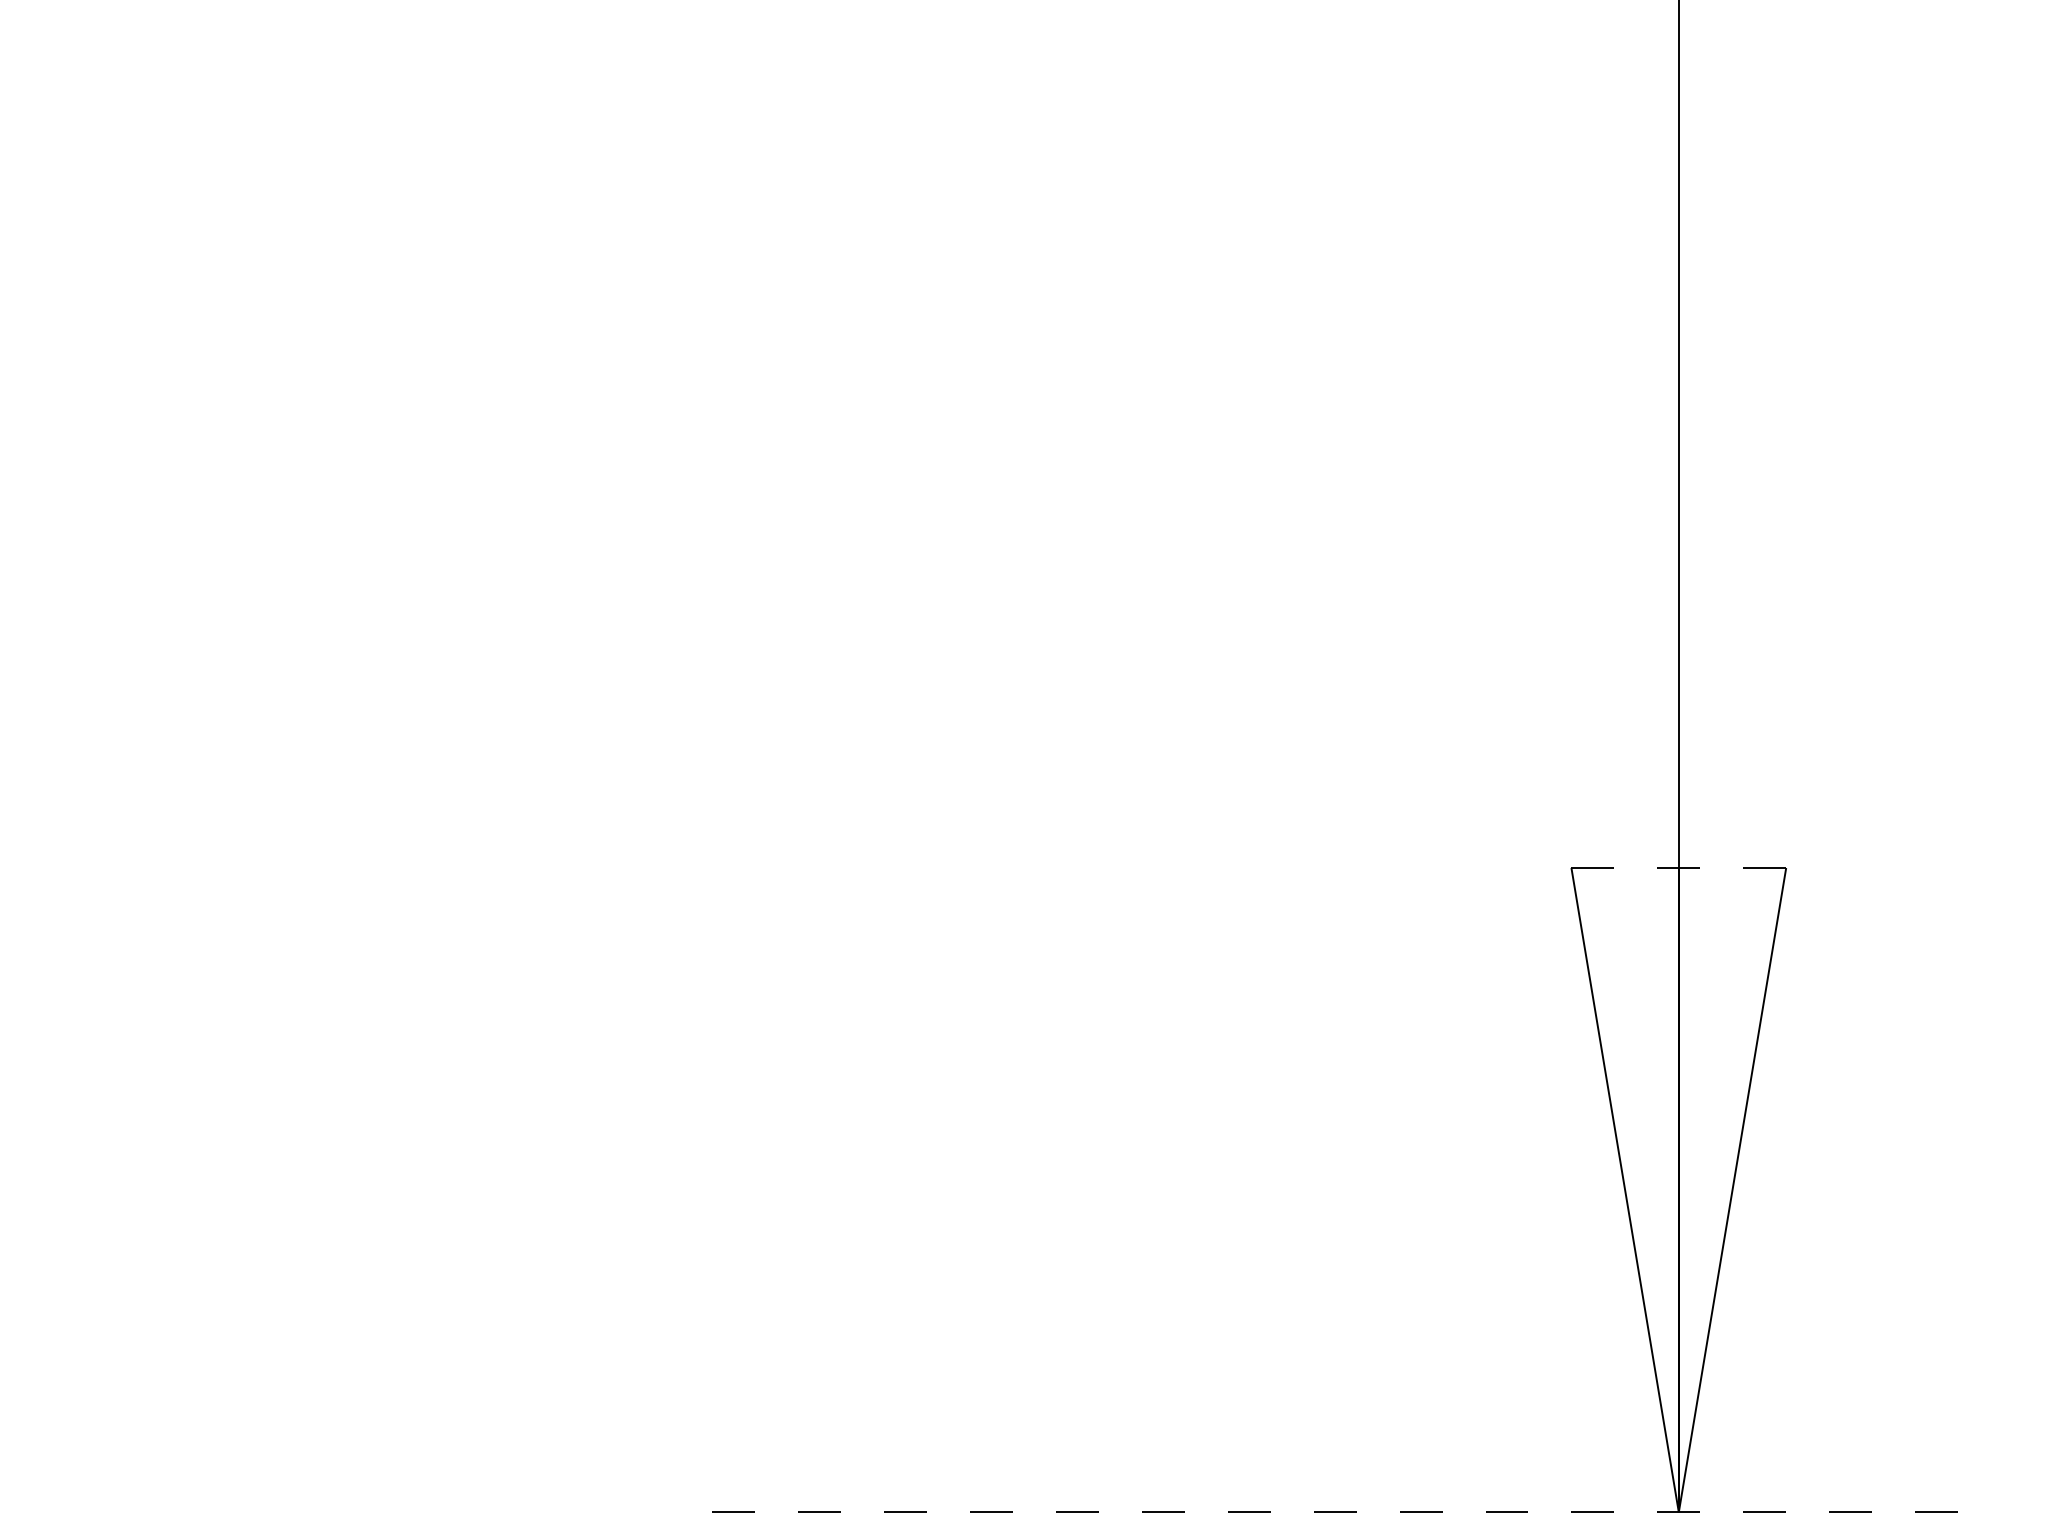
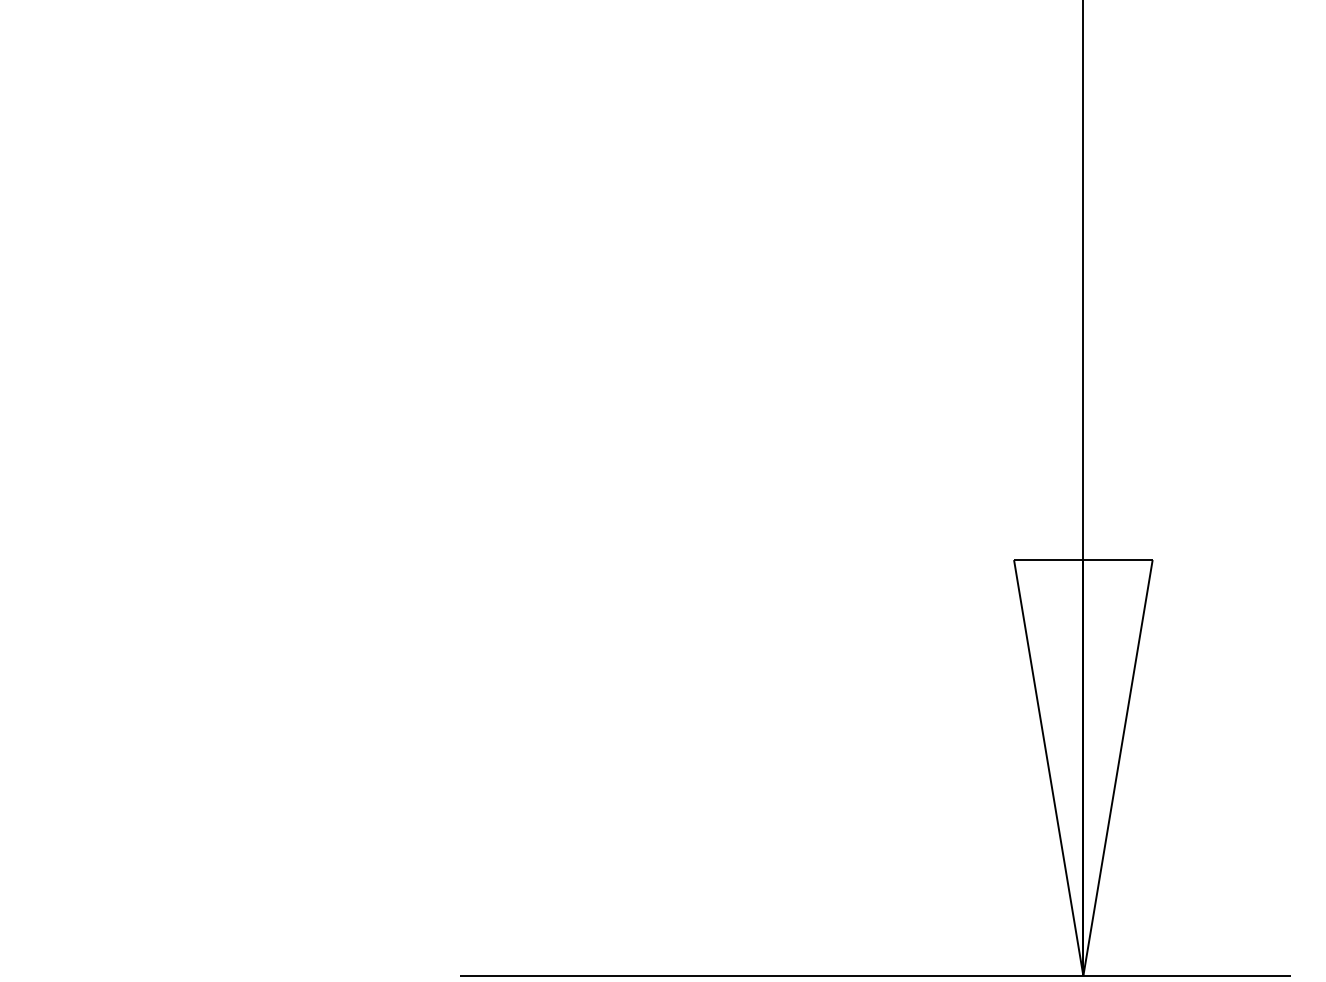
line: (1677, 868) -> (1082, 560), dashed -> solid
line: (1356, 1511) -> (875, 975), dashed -> solid

